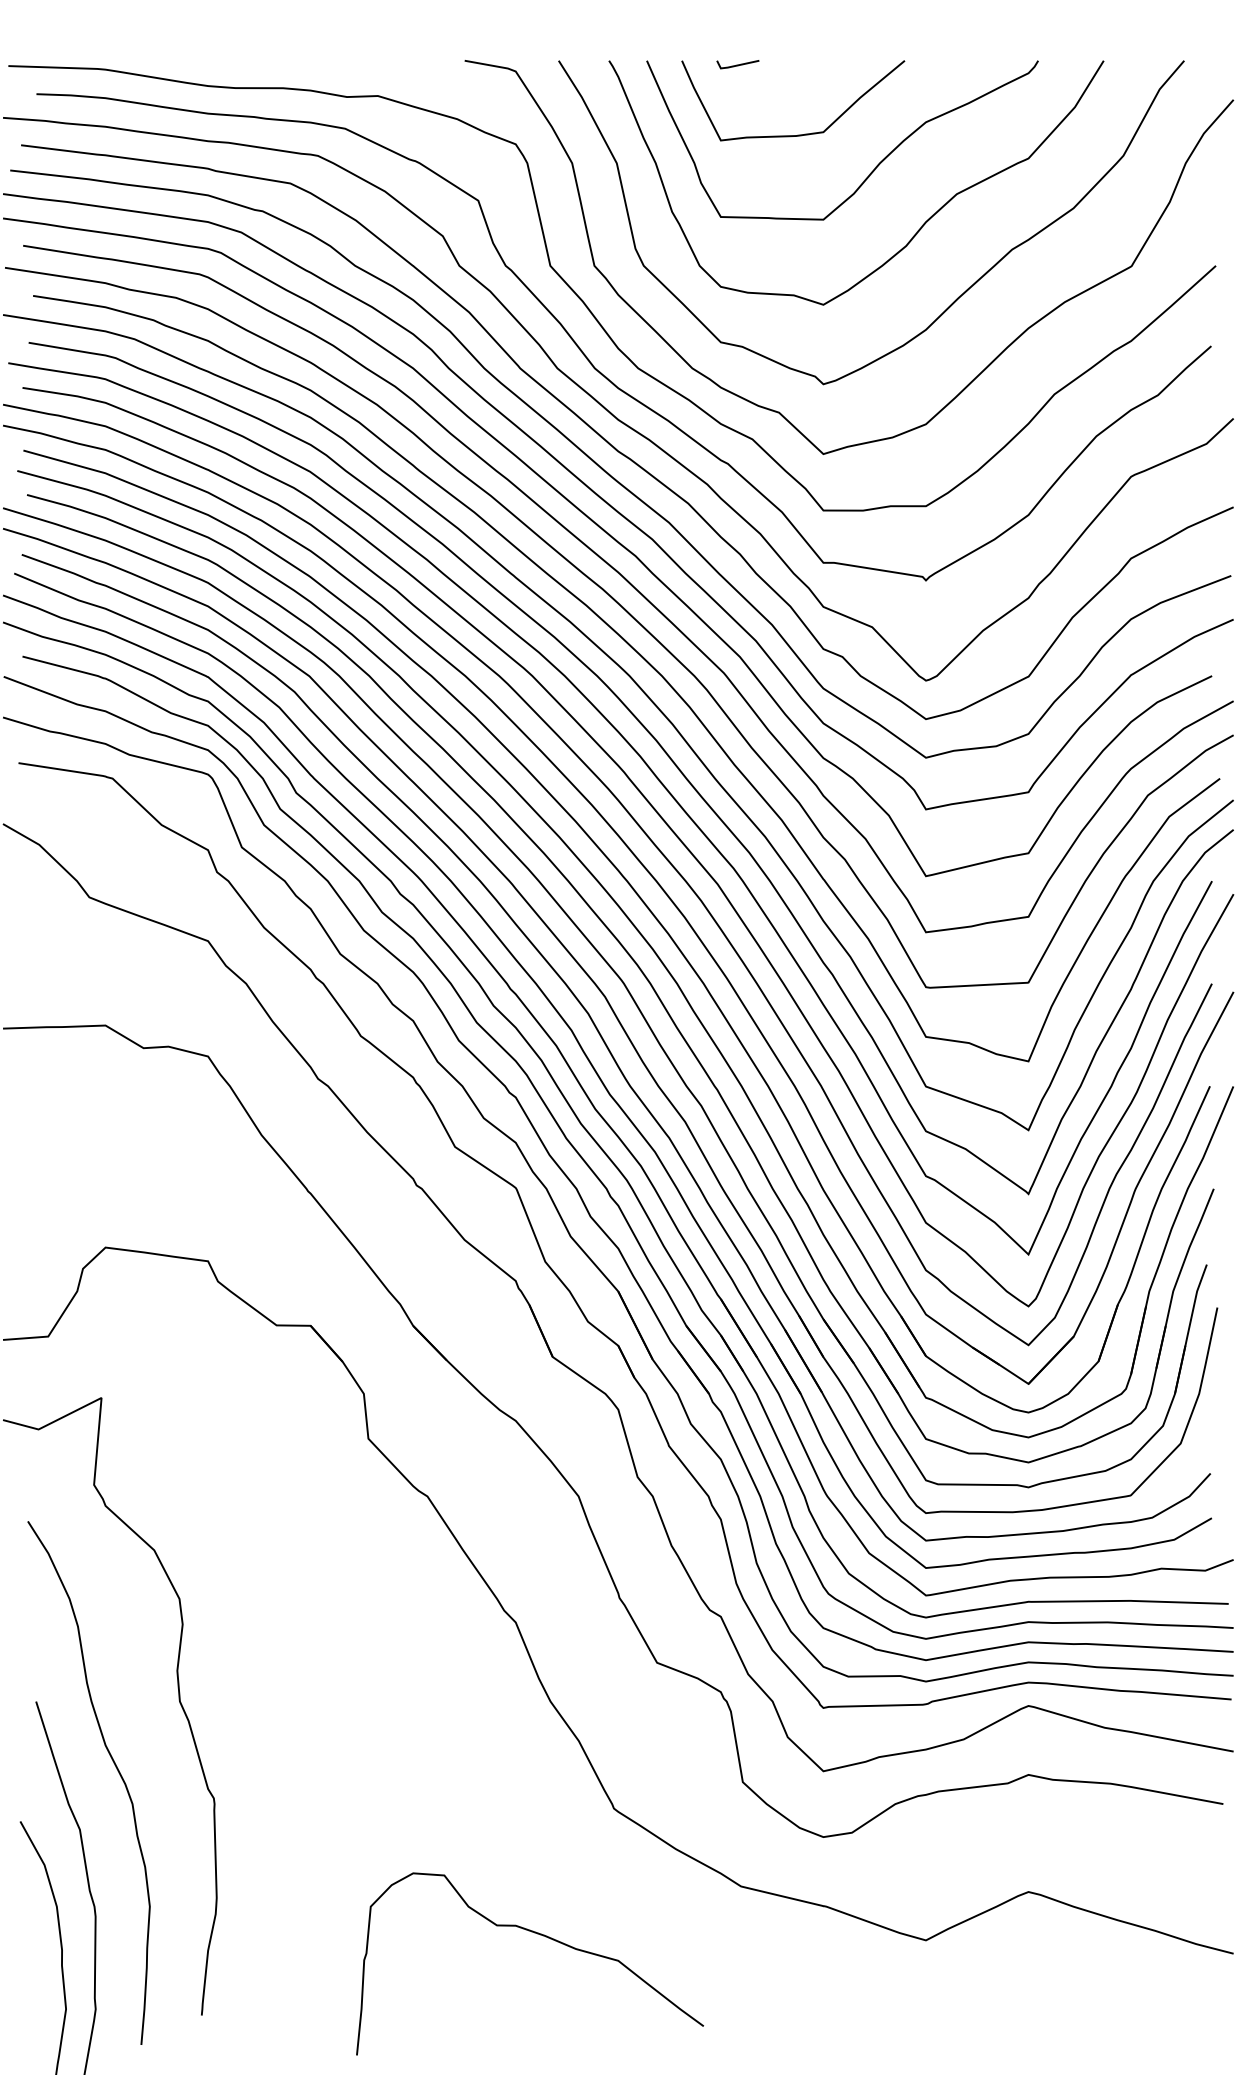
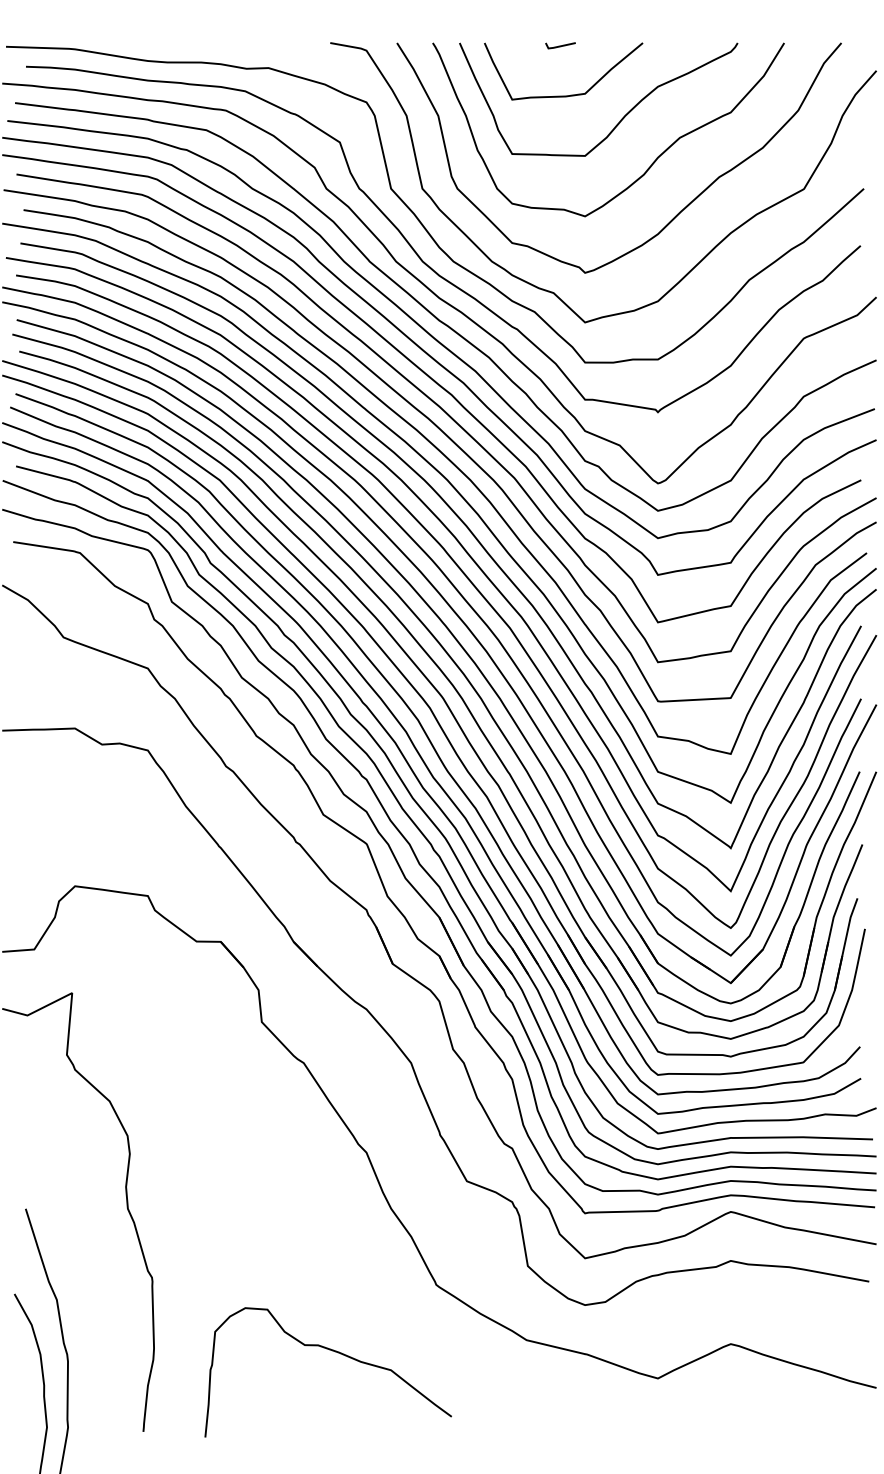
line: (737, 64) -> (560, 45), moved
curve: (116, 1769) -> (82, 1257), removed
curve: (540, 1935) -> (335, 1352), moved

